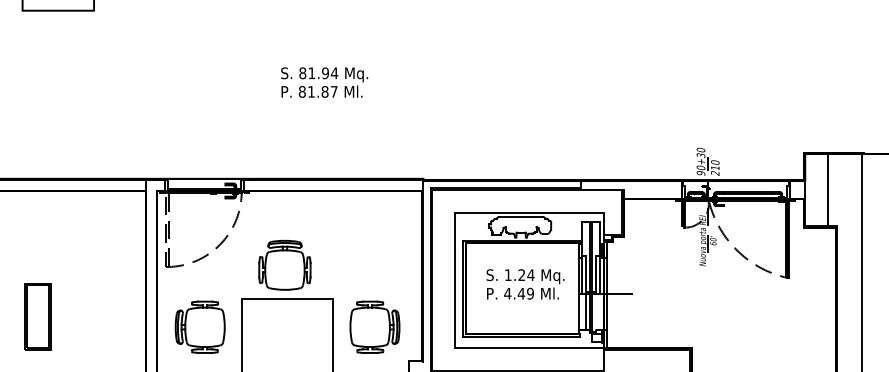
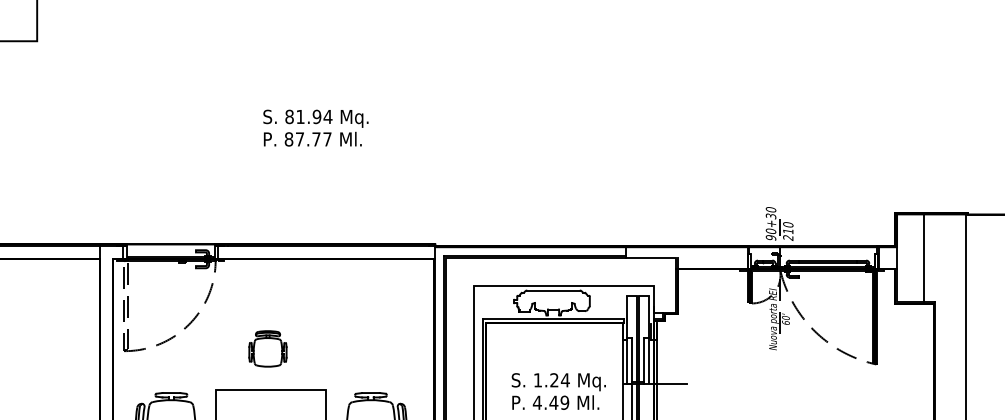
text: (318, 91) -> (308, 138), 81.87 -> 87.77
part: (284, 264) -> (267, 348), size x0.6
text: (525, 284) -> (558, 391), moved

